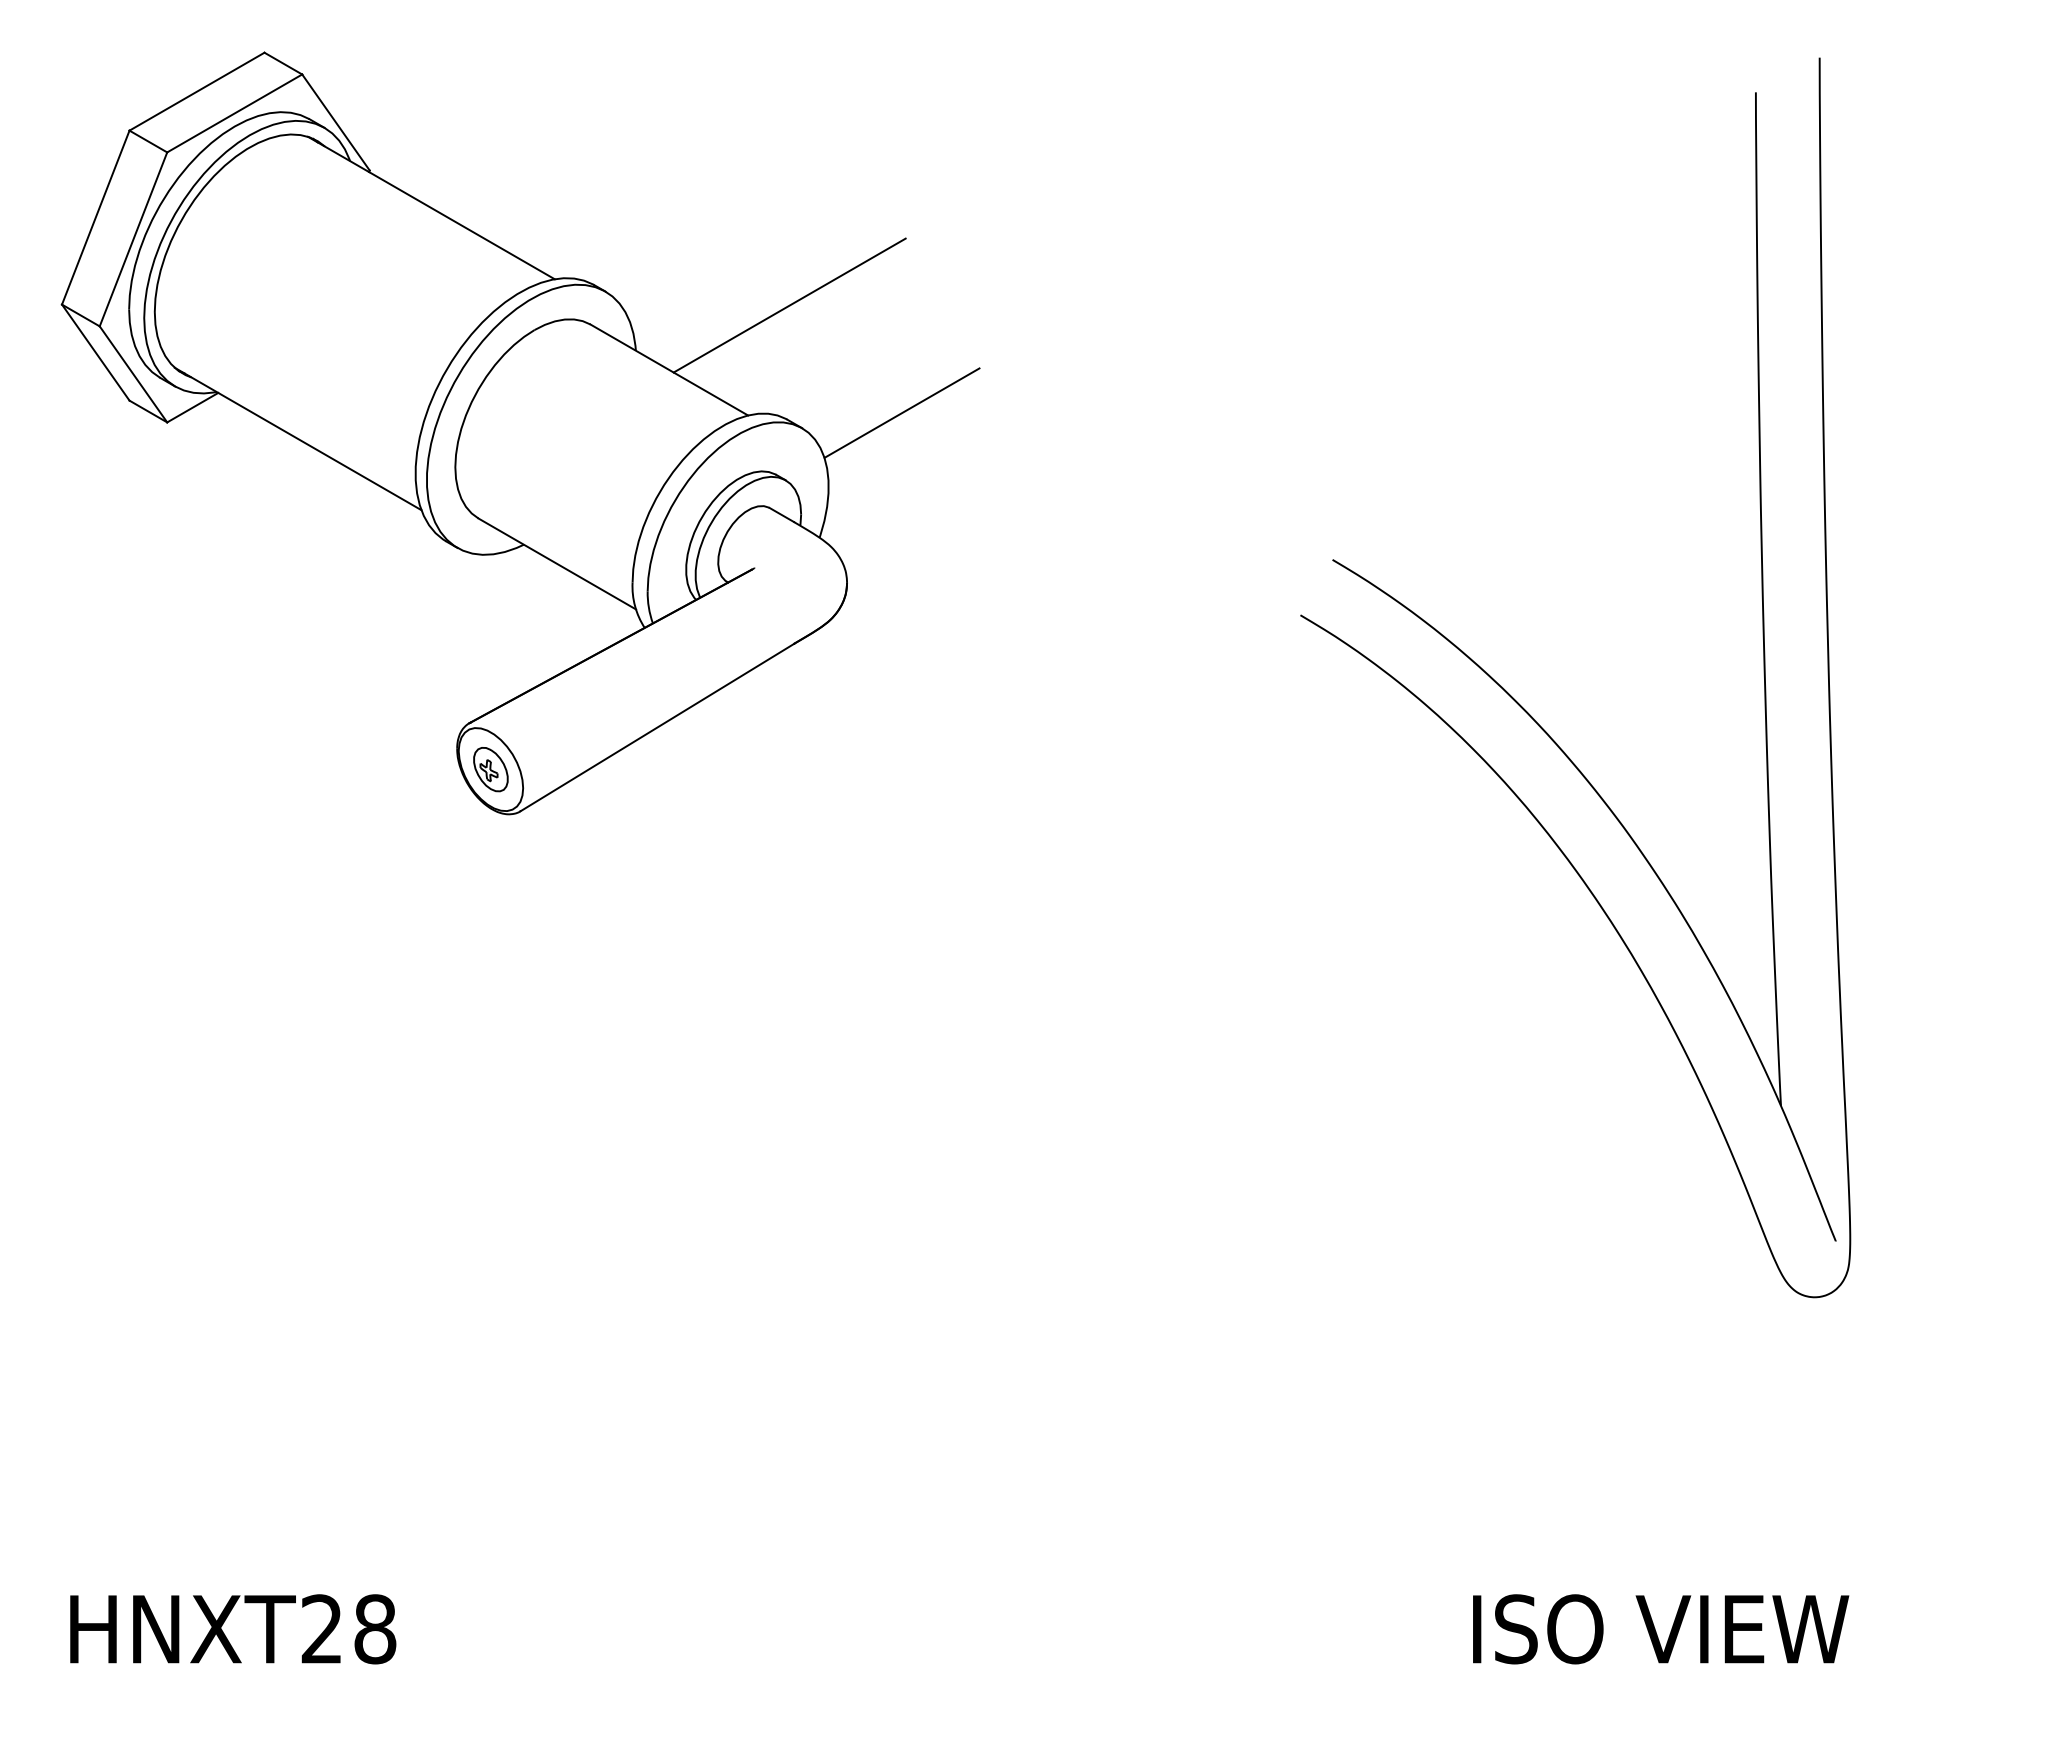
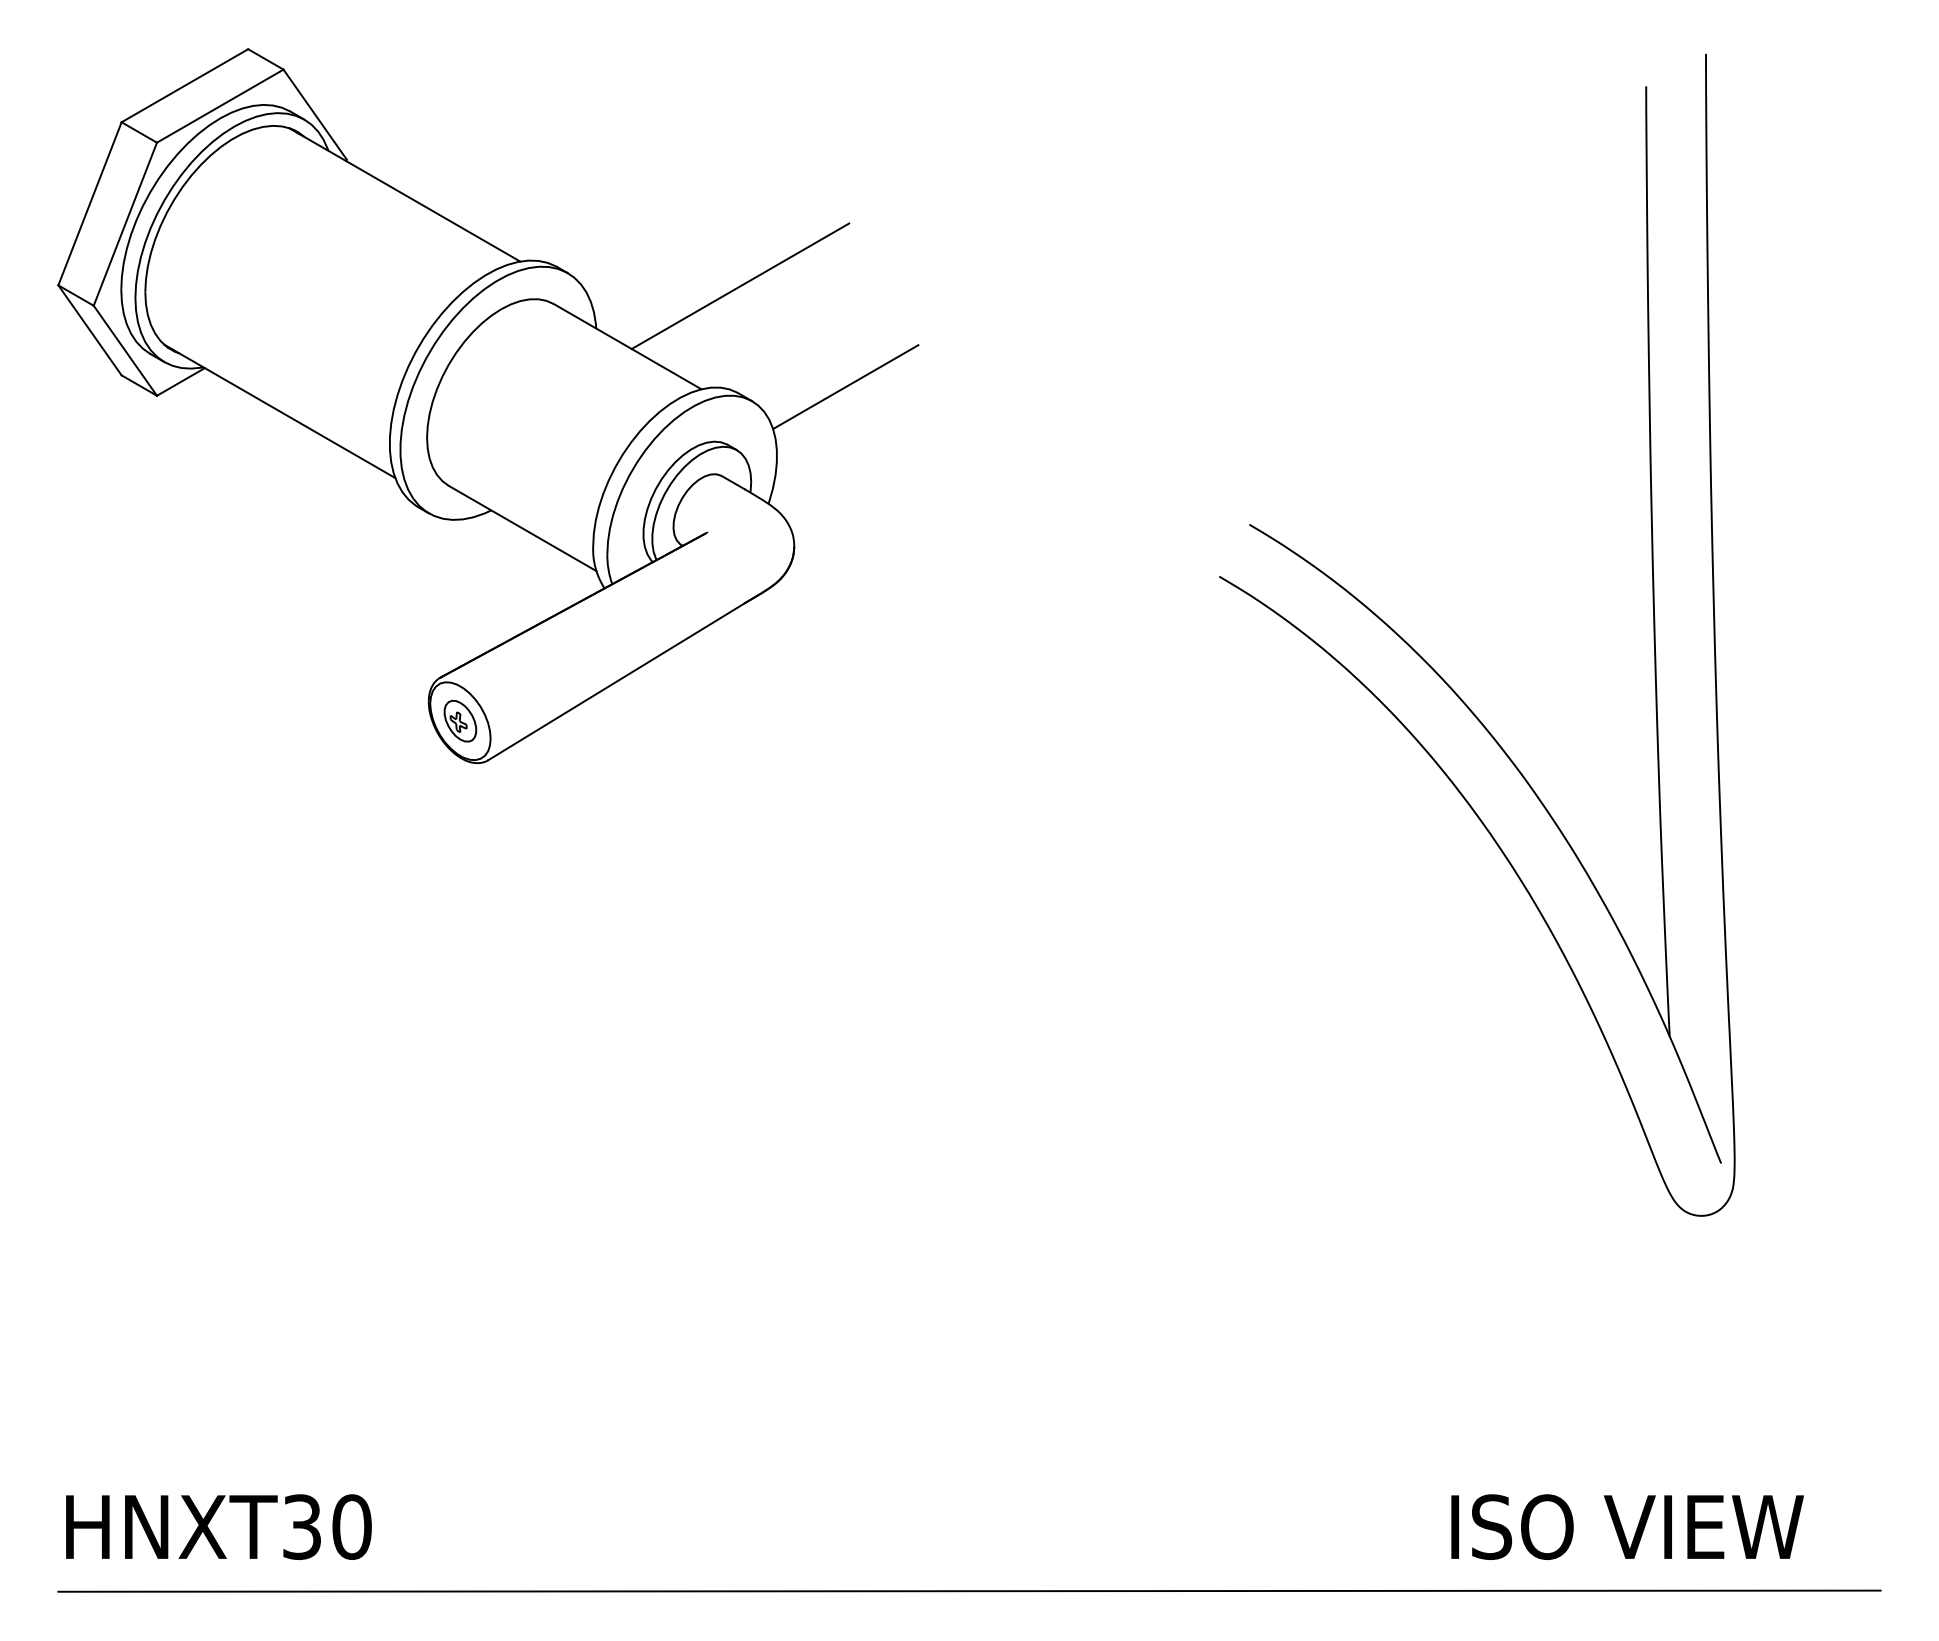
text: (348, 1629) -> (326, 1527), HNXT28 -> HNXT30
text: (1661, 1629) -> (1628, 1527), moved
line: (1033, 1697) -> (969, 1591), added

